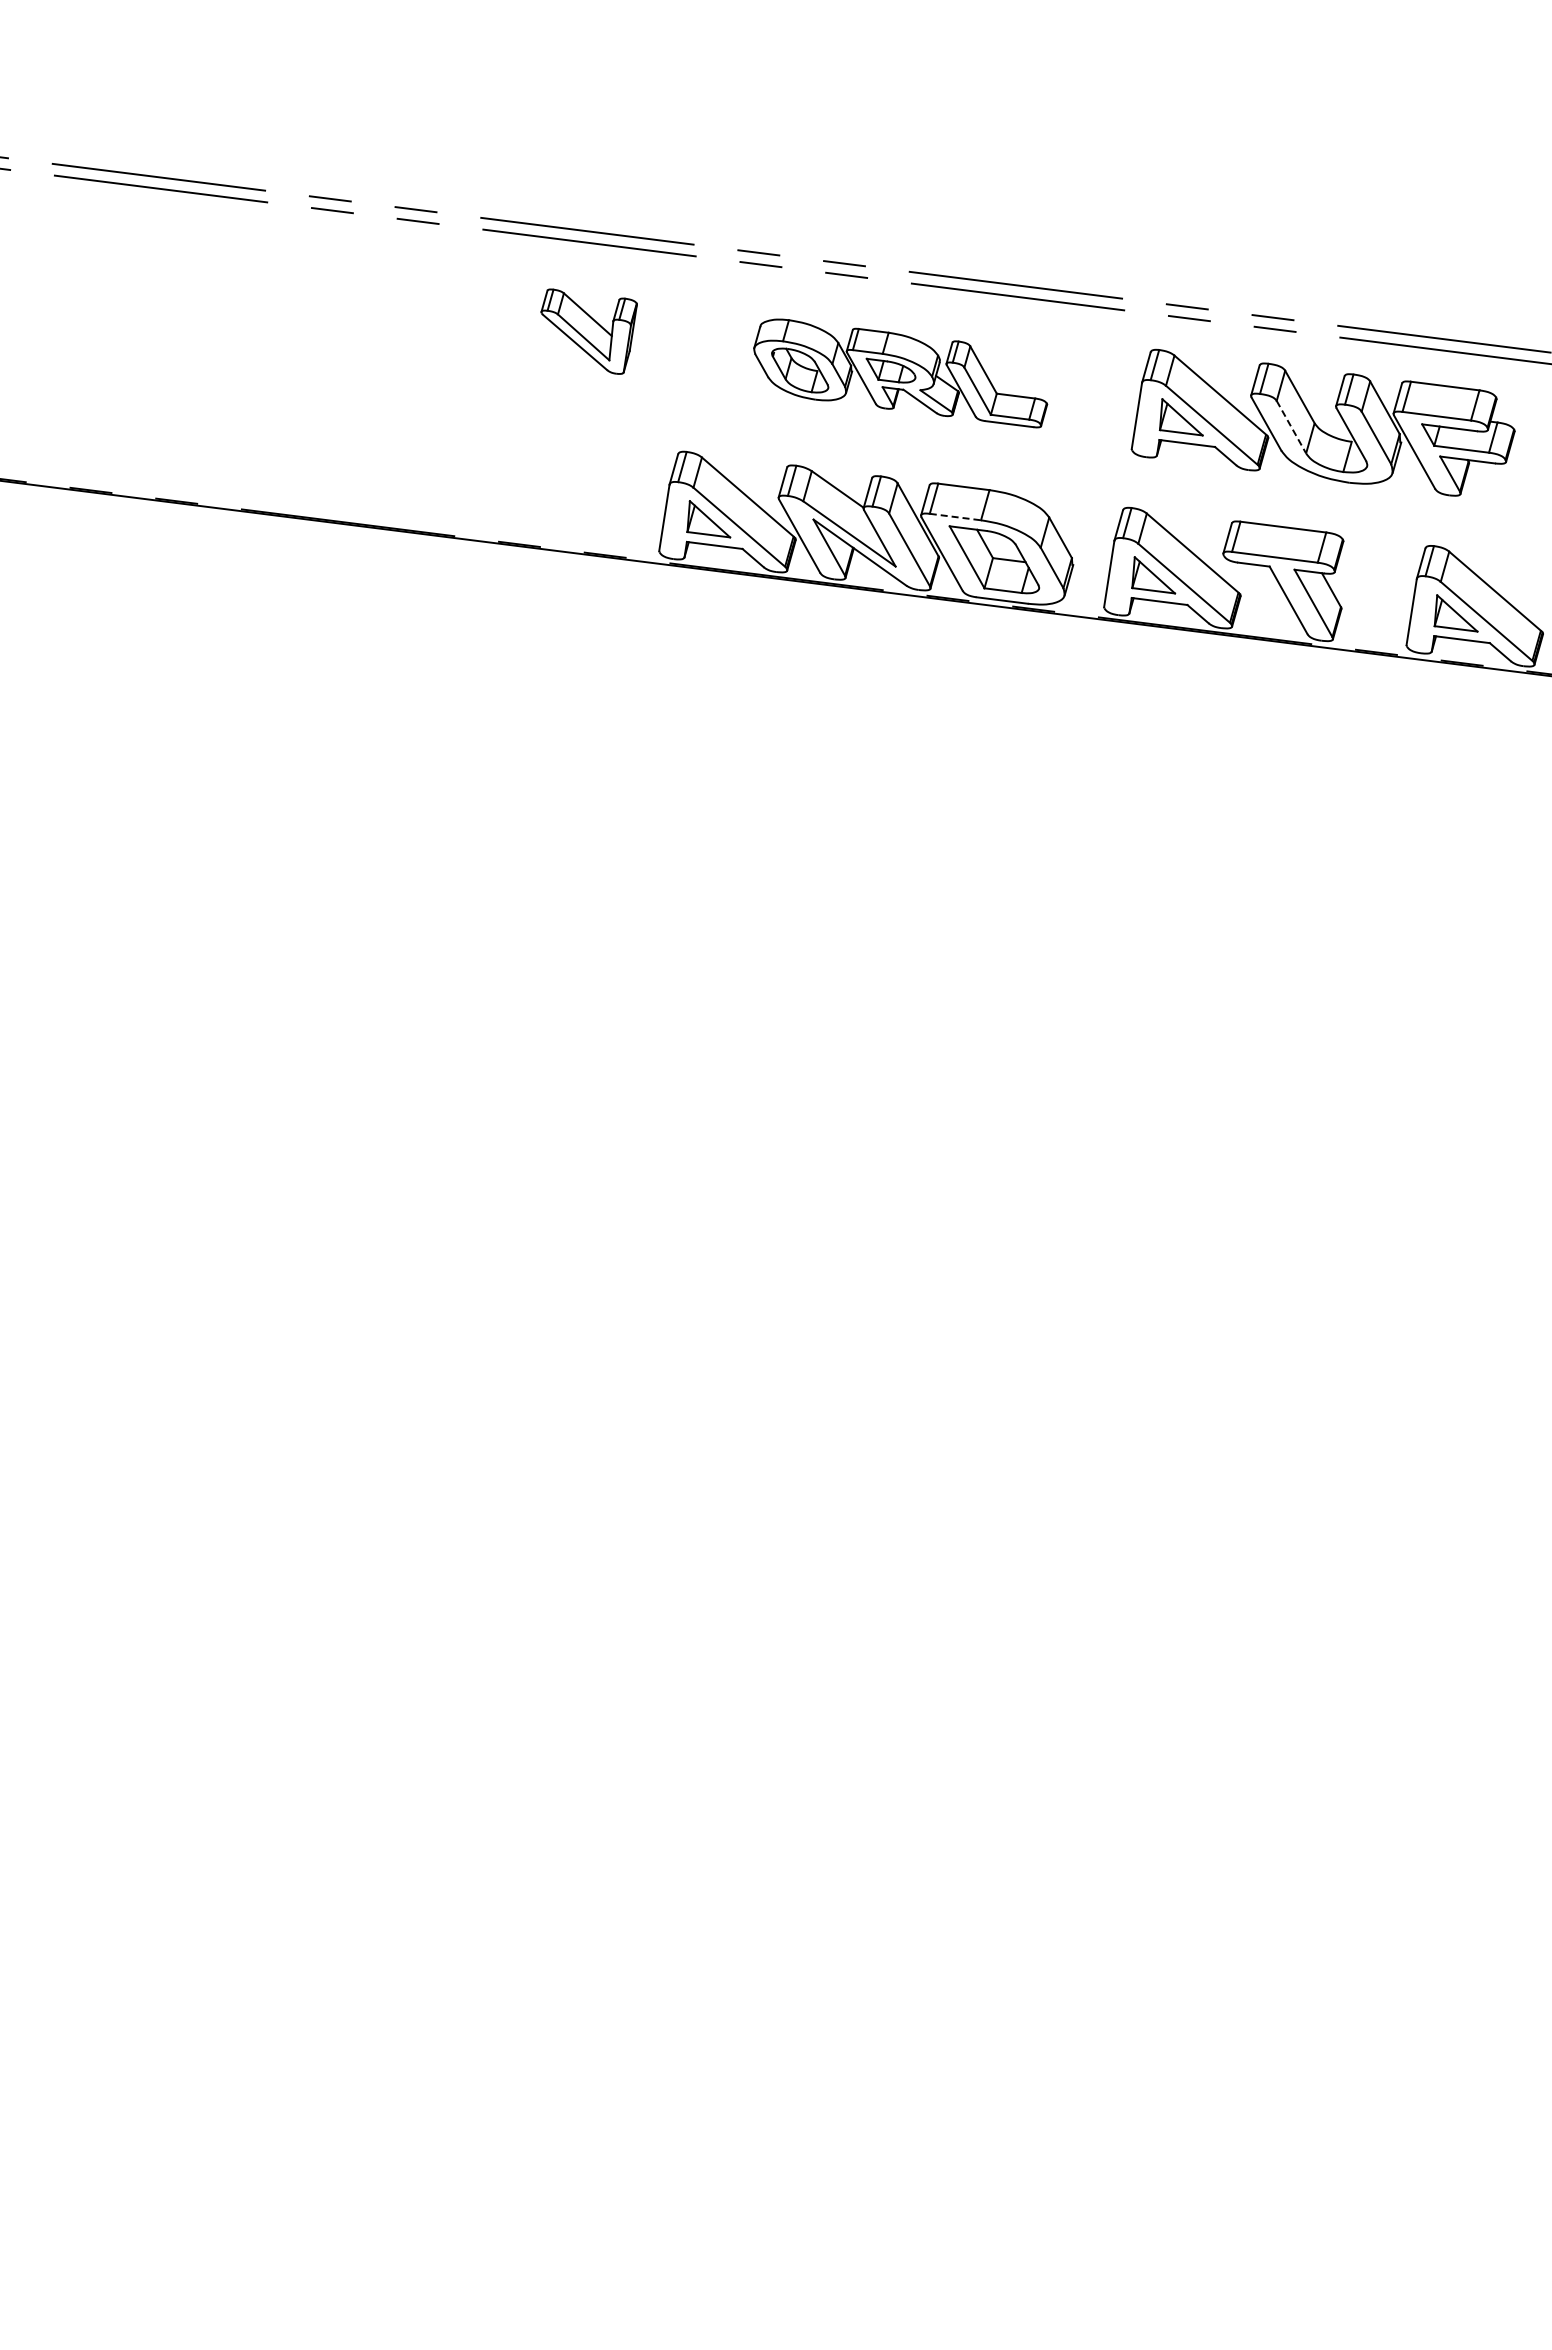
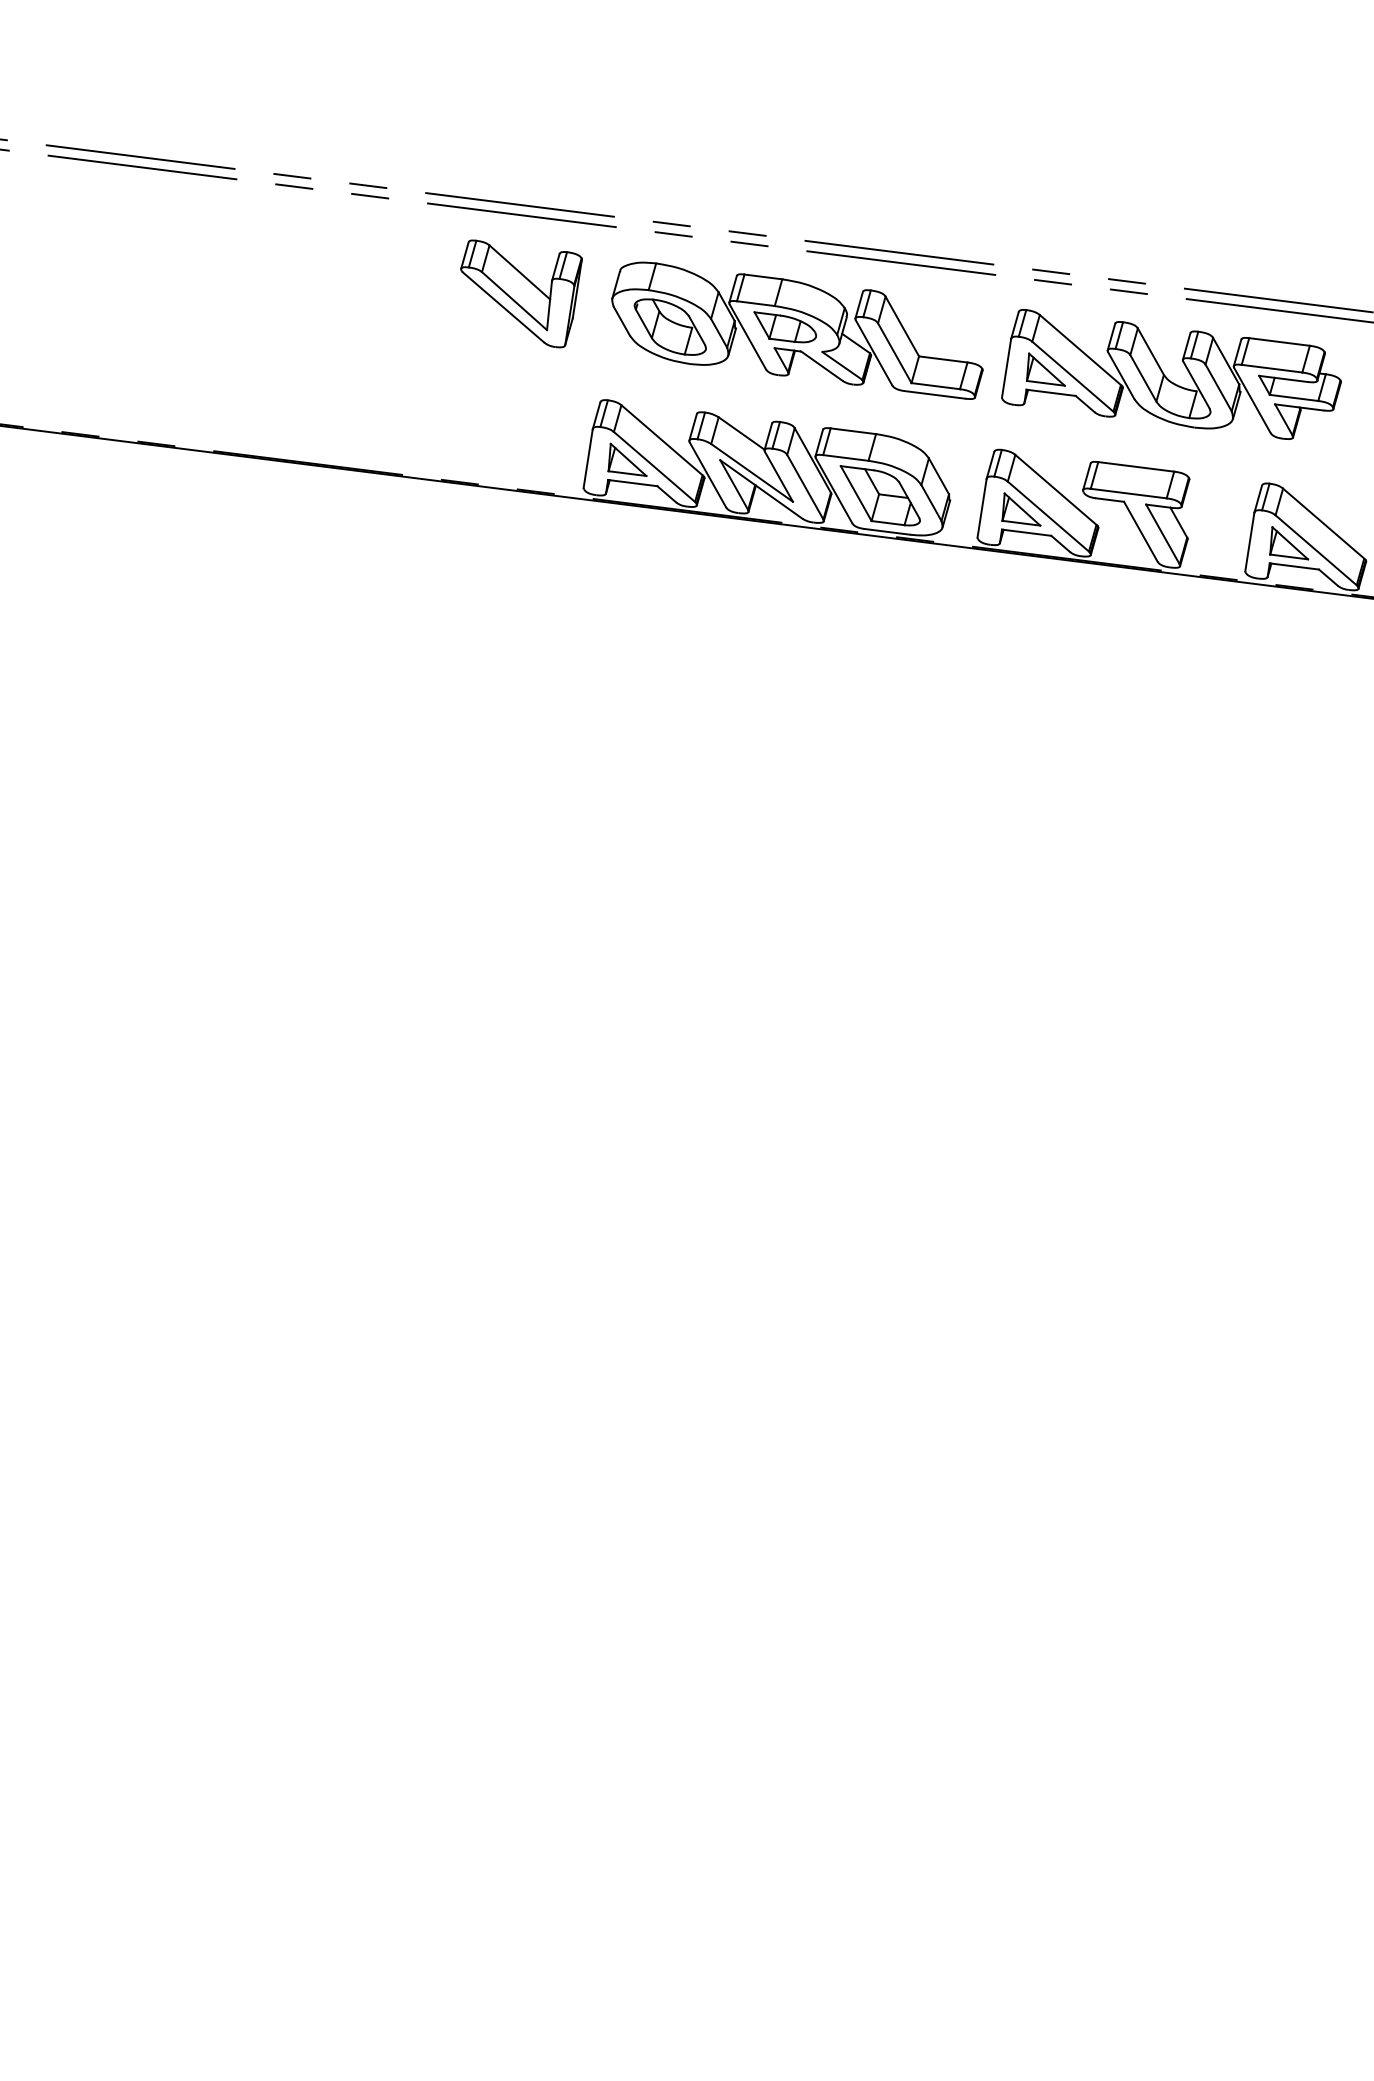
part: (589, 331) -> (521, 293), size x1.43
part: (900, 373) -> (797, 330), size x1.43
line: (1291, 427) -> (1143, 378), dashed -> solid
line: (955, 517) -> (845, 458), dashed -> solid

